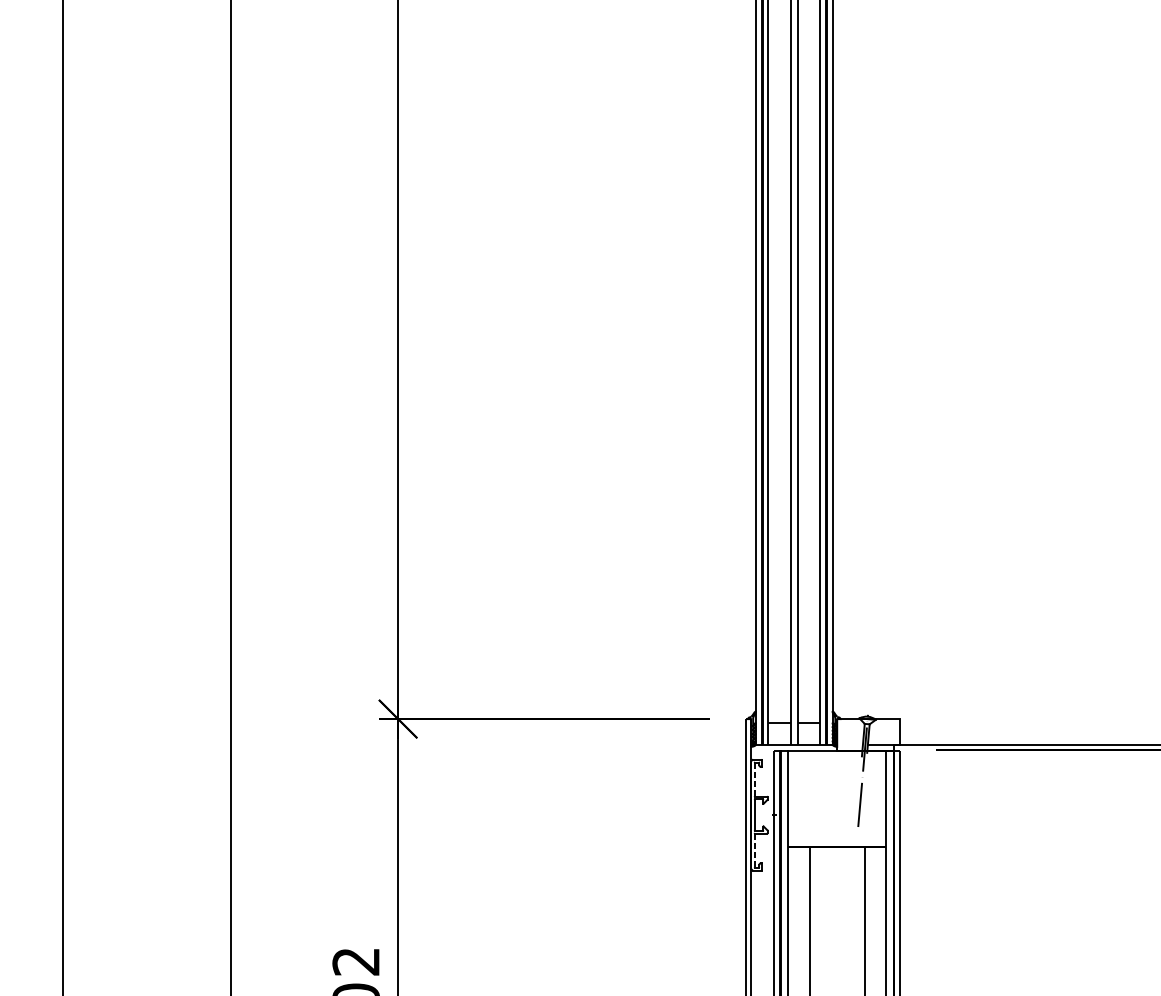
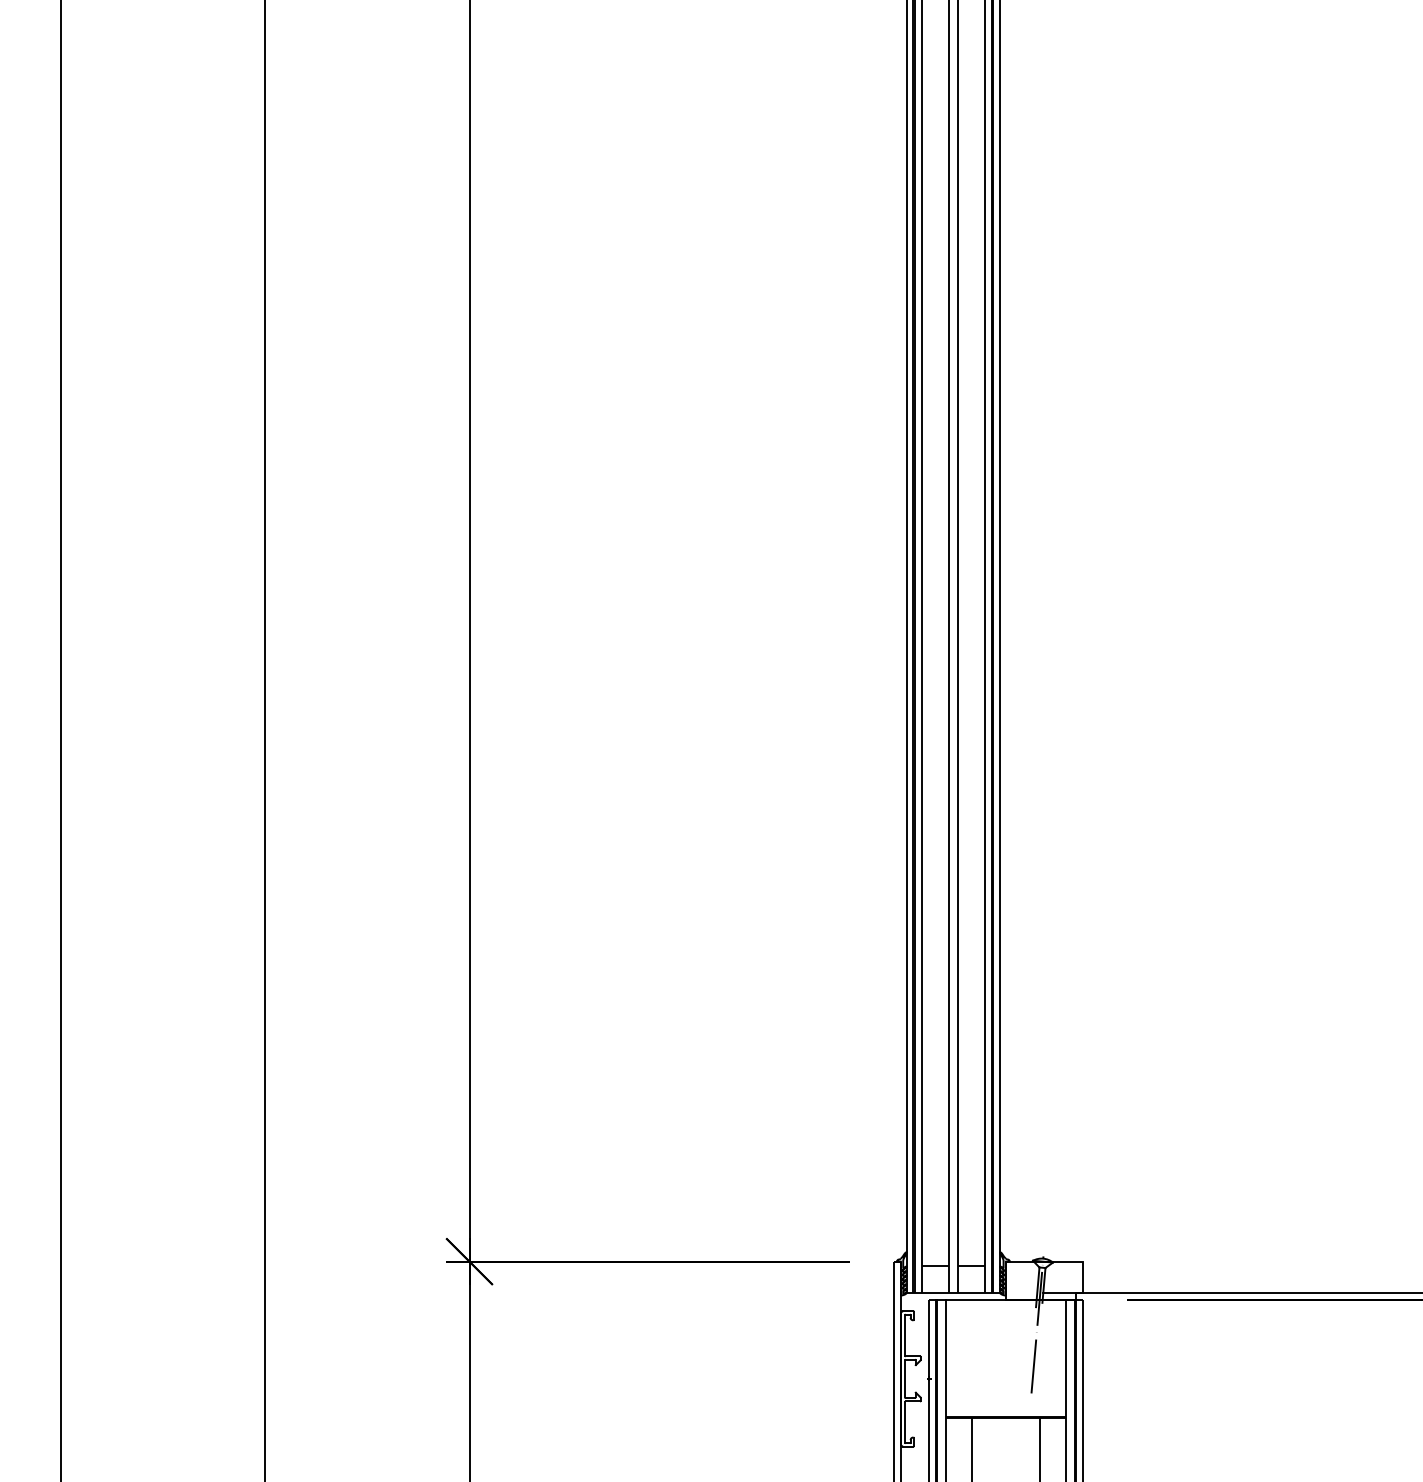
line: (755, 780) -> (905, 1336), dashed -> solid
line: (755, 850) -> (905, 1422), dashed -> solid

